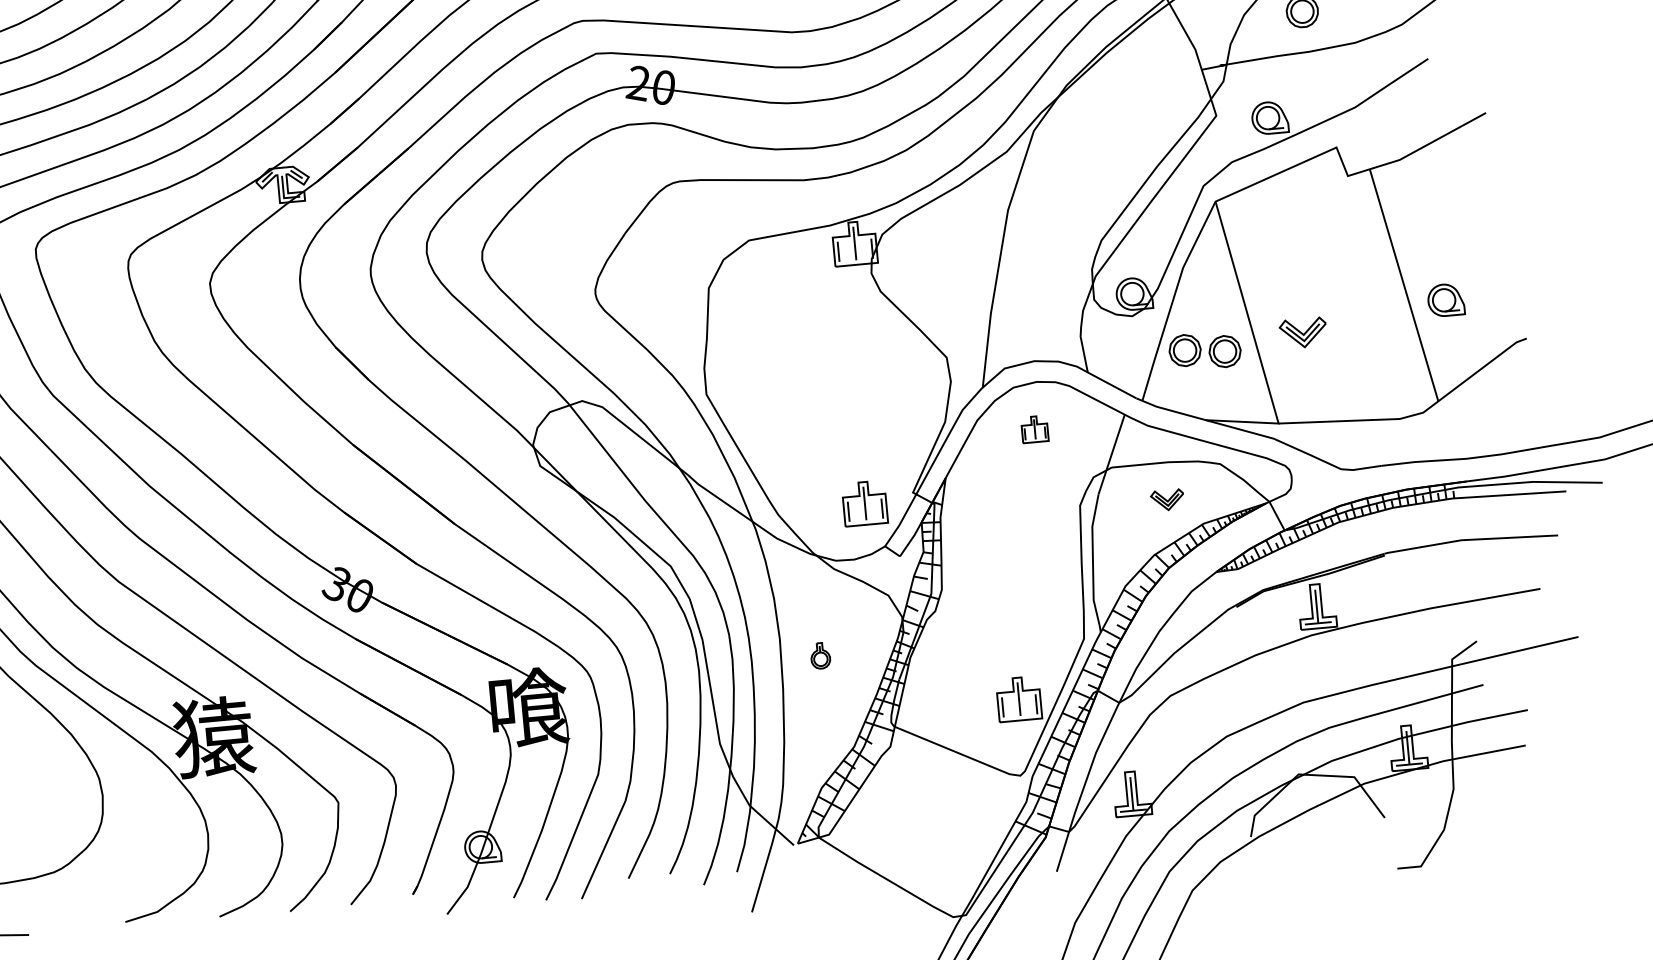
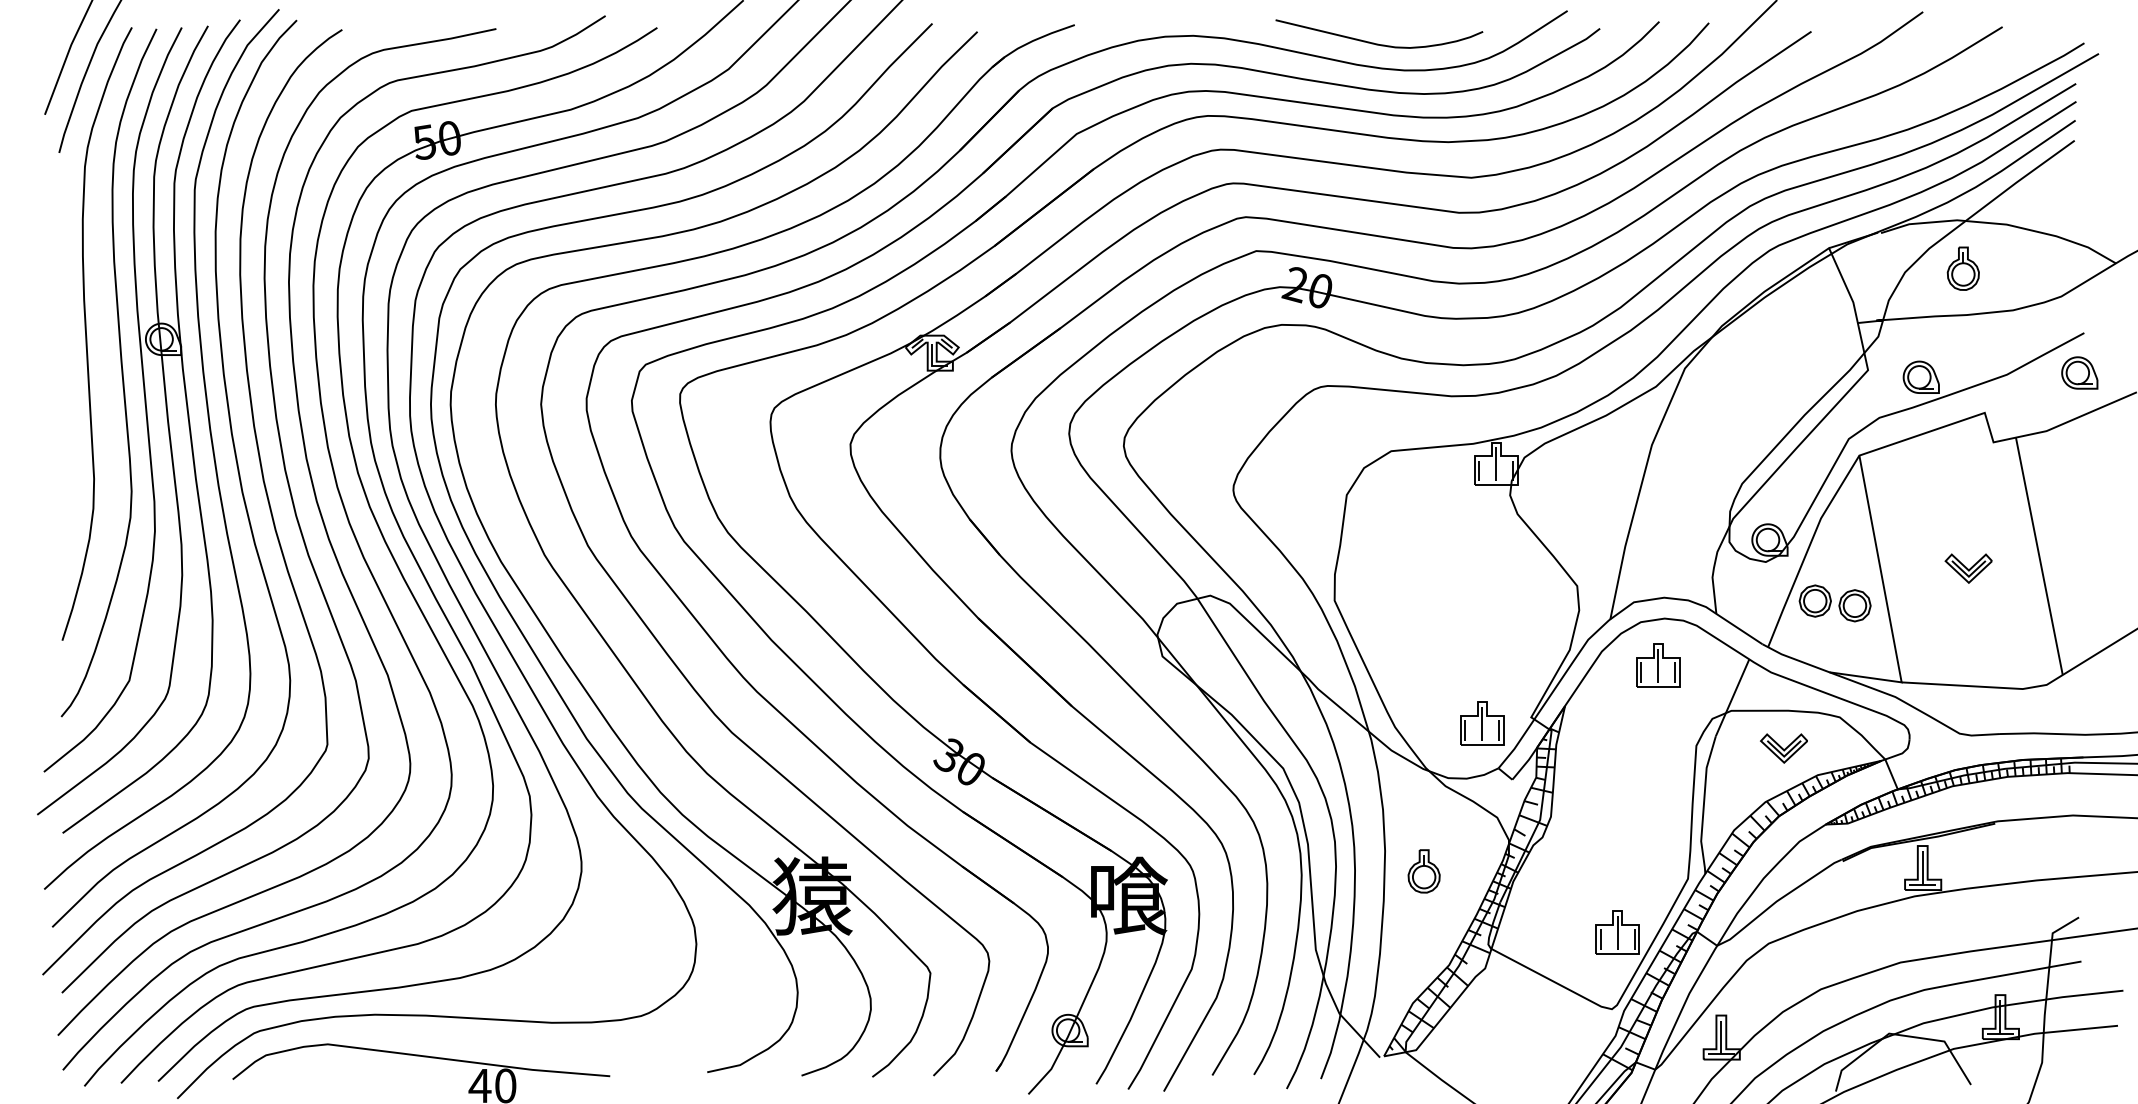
part: (1445, 299) -> (2079, 372), moved
part: (1303, 332) -> (1968, 568), moved
part: (1034, 429) -> (1658, 665), size x1.67
part: (1167, 500) -> (1783, 748), size x1.43
part: (819, 656) -> (1423, 871), size x1.67

